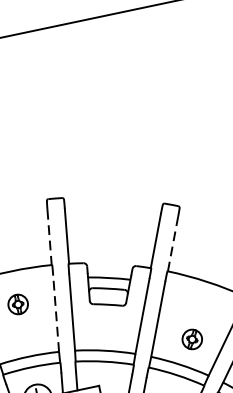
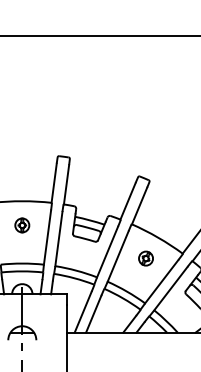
line: (50, 237) -> (54, 183), dashed -> solid
line: (173, 244) -> (139, 206), dashed -> solid
line: (56, 313) -> (47, 237), dashed -> solid
part: (191, 339) -> (145, 258), moved

